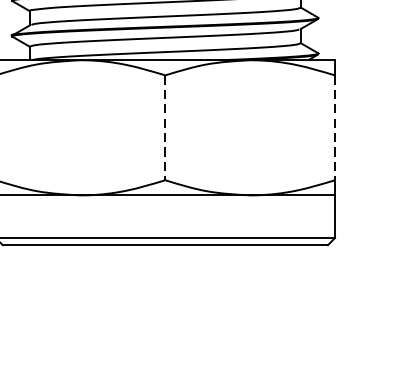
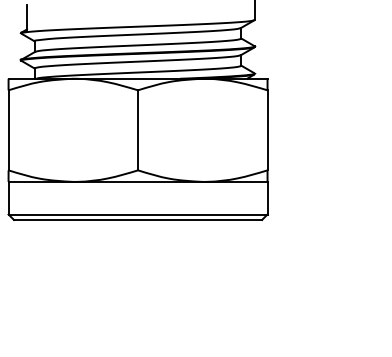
line: (165, 128) -> (138, 130), dashed -> solid
line: (334, 128) -> (267, 130), dashed -> solid

